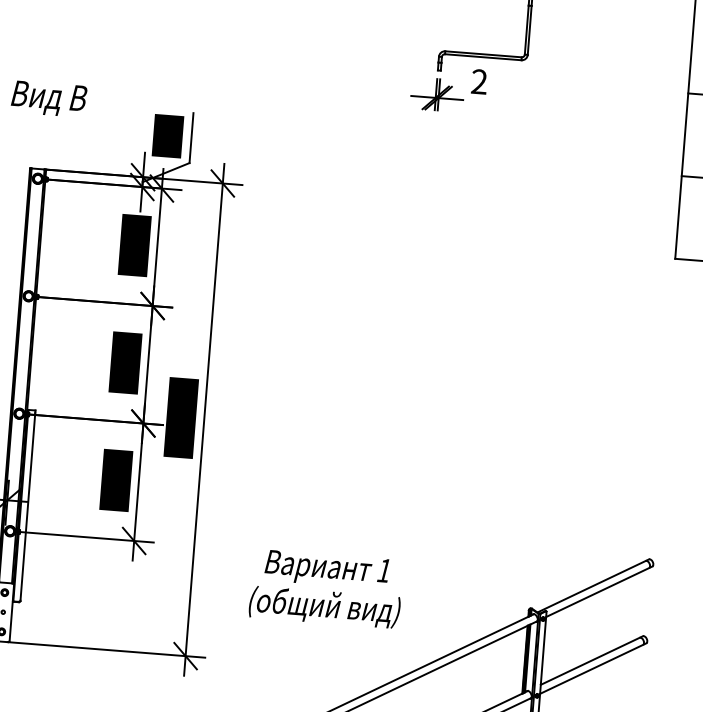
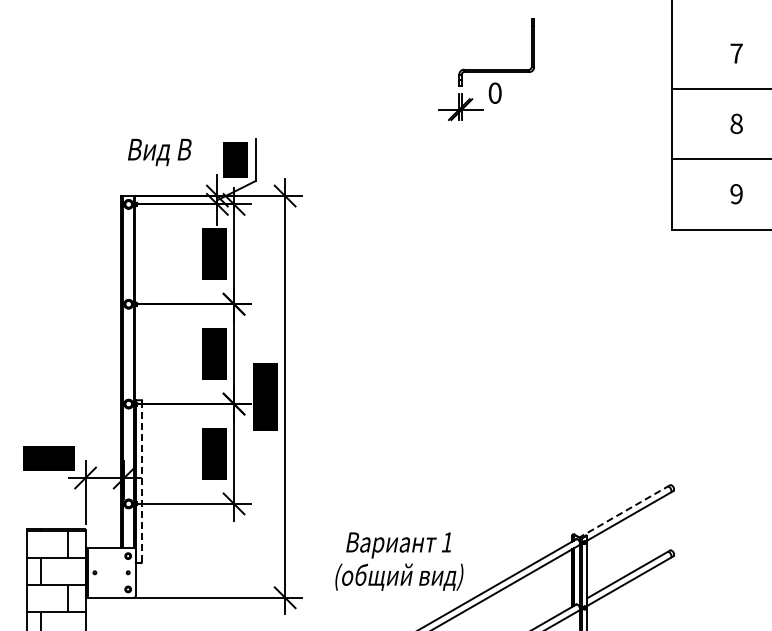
text: (478, 81) -> (494, 92), 2 -> 0
text: (48, 99) -> (159, 152), moved
line: (28, 506) -> (142, 481), solid -> dashed
line: (592, 586) -> (624, 511), solid -> dashed
text: (326, 588) -> (399, 561), moved

